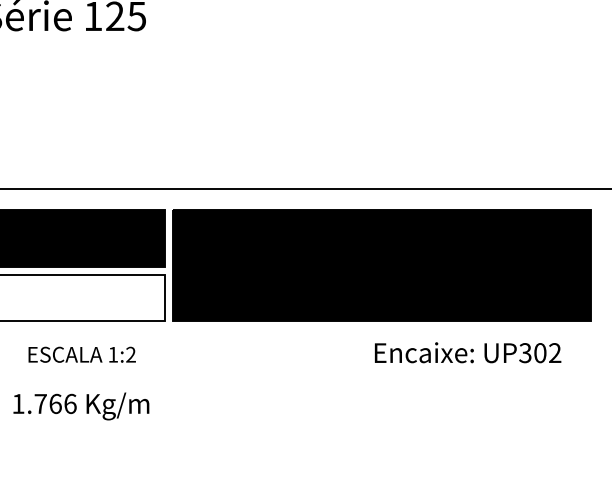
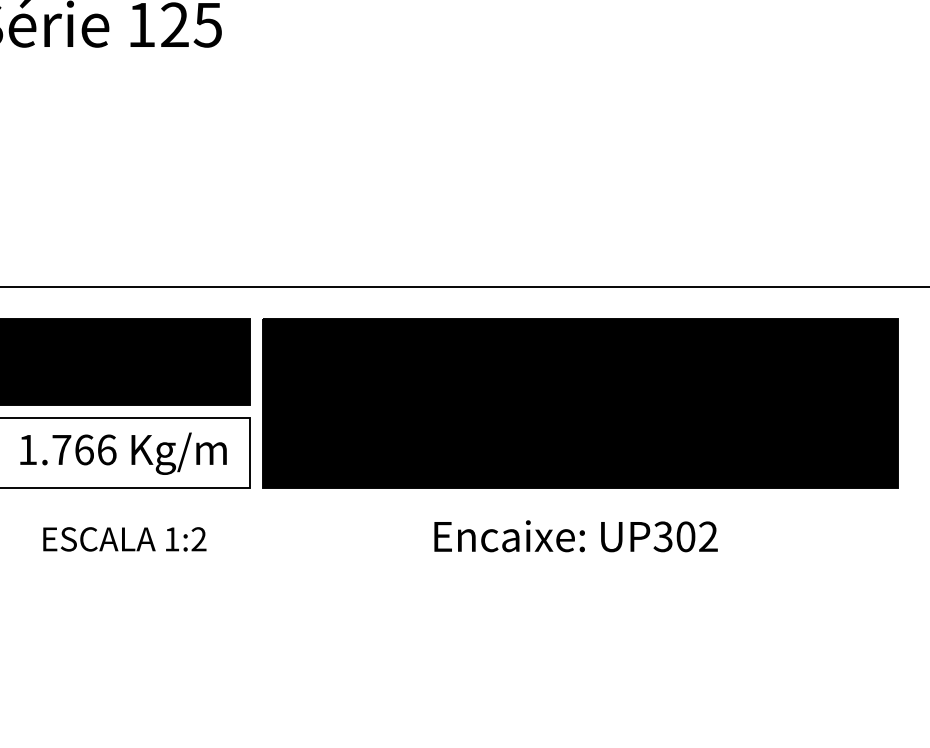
text: (468, 352) -> (576, 535), moved
text: (81, 406) -> (123, 453), moved

